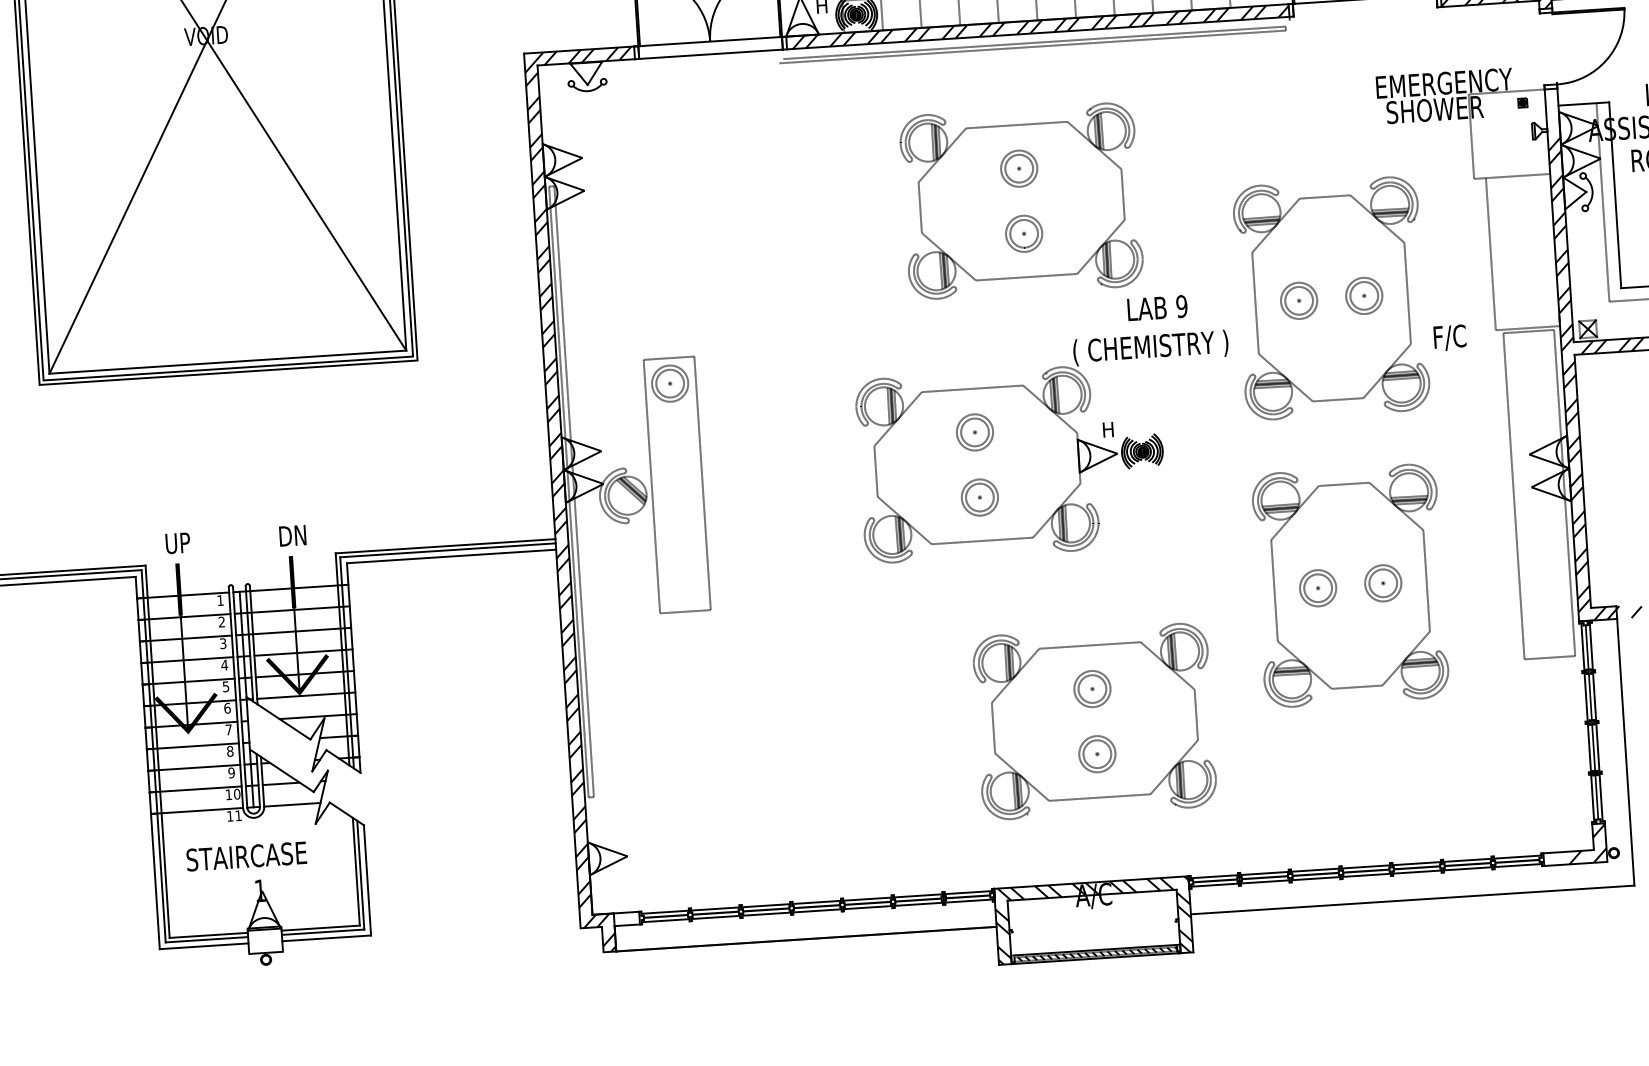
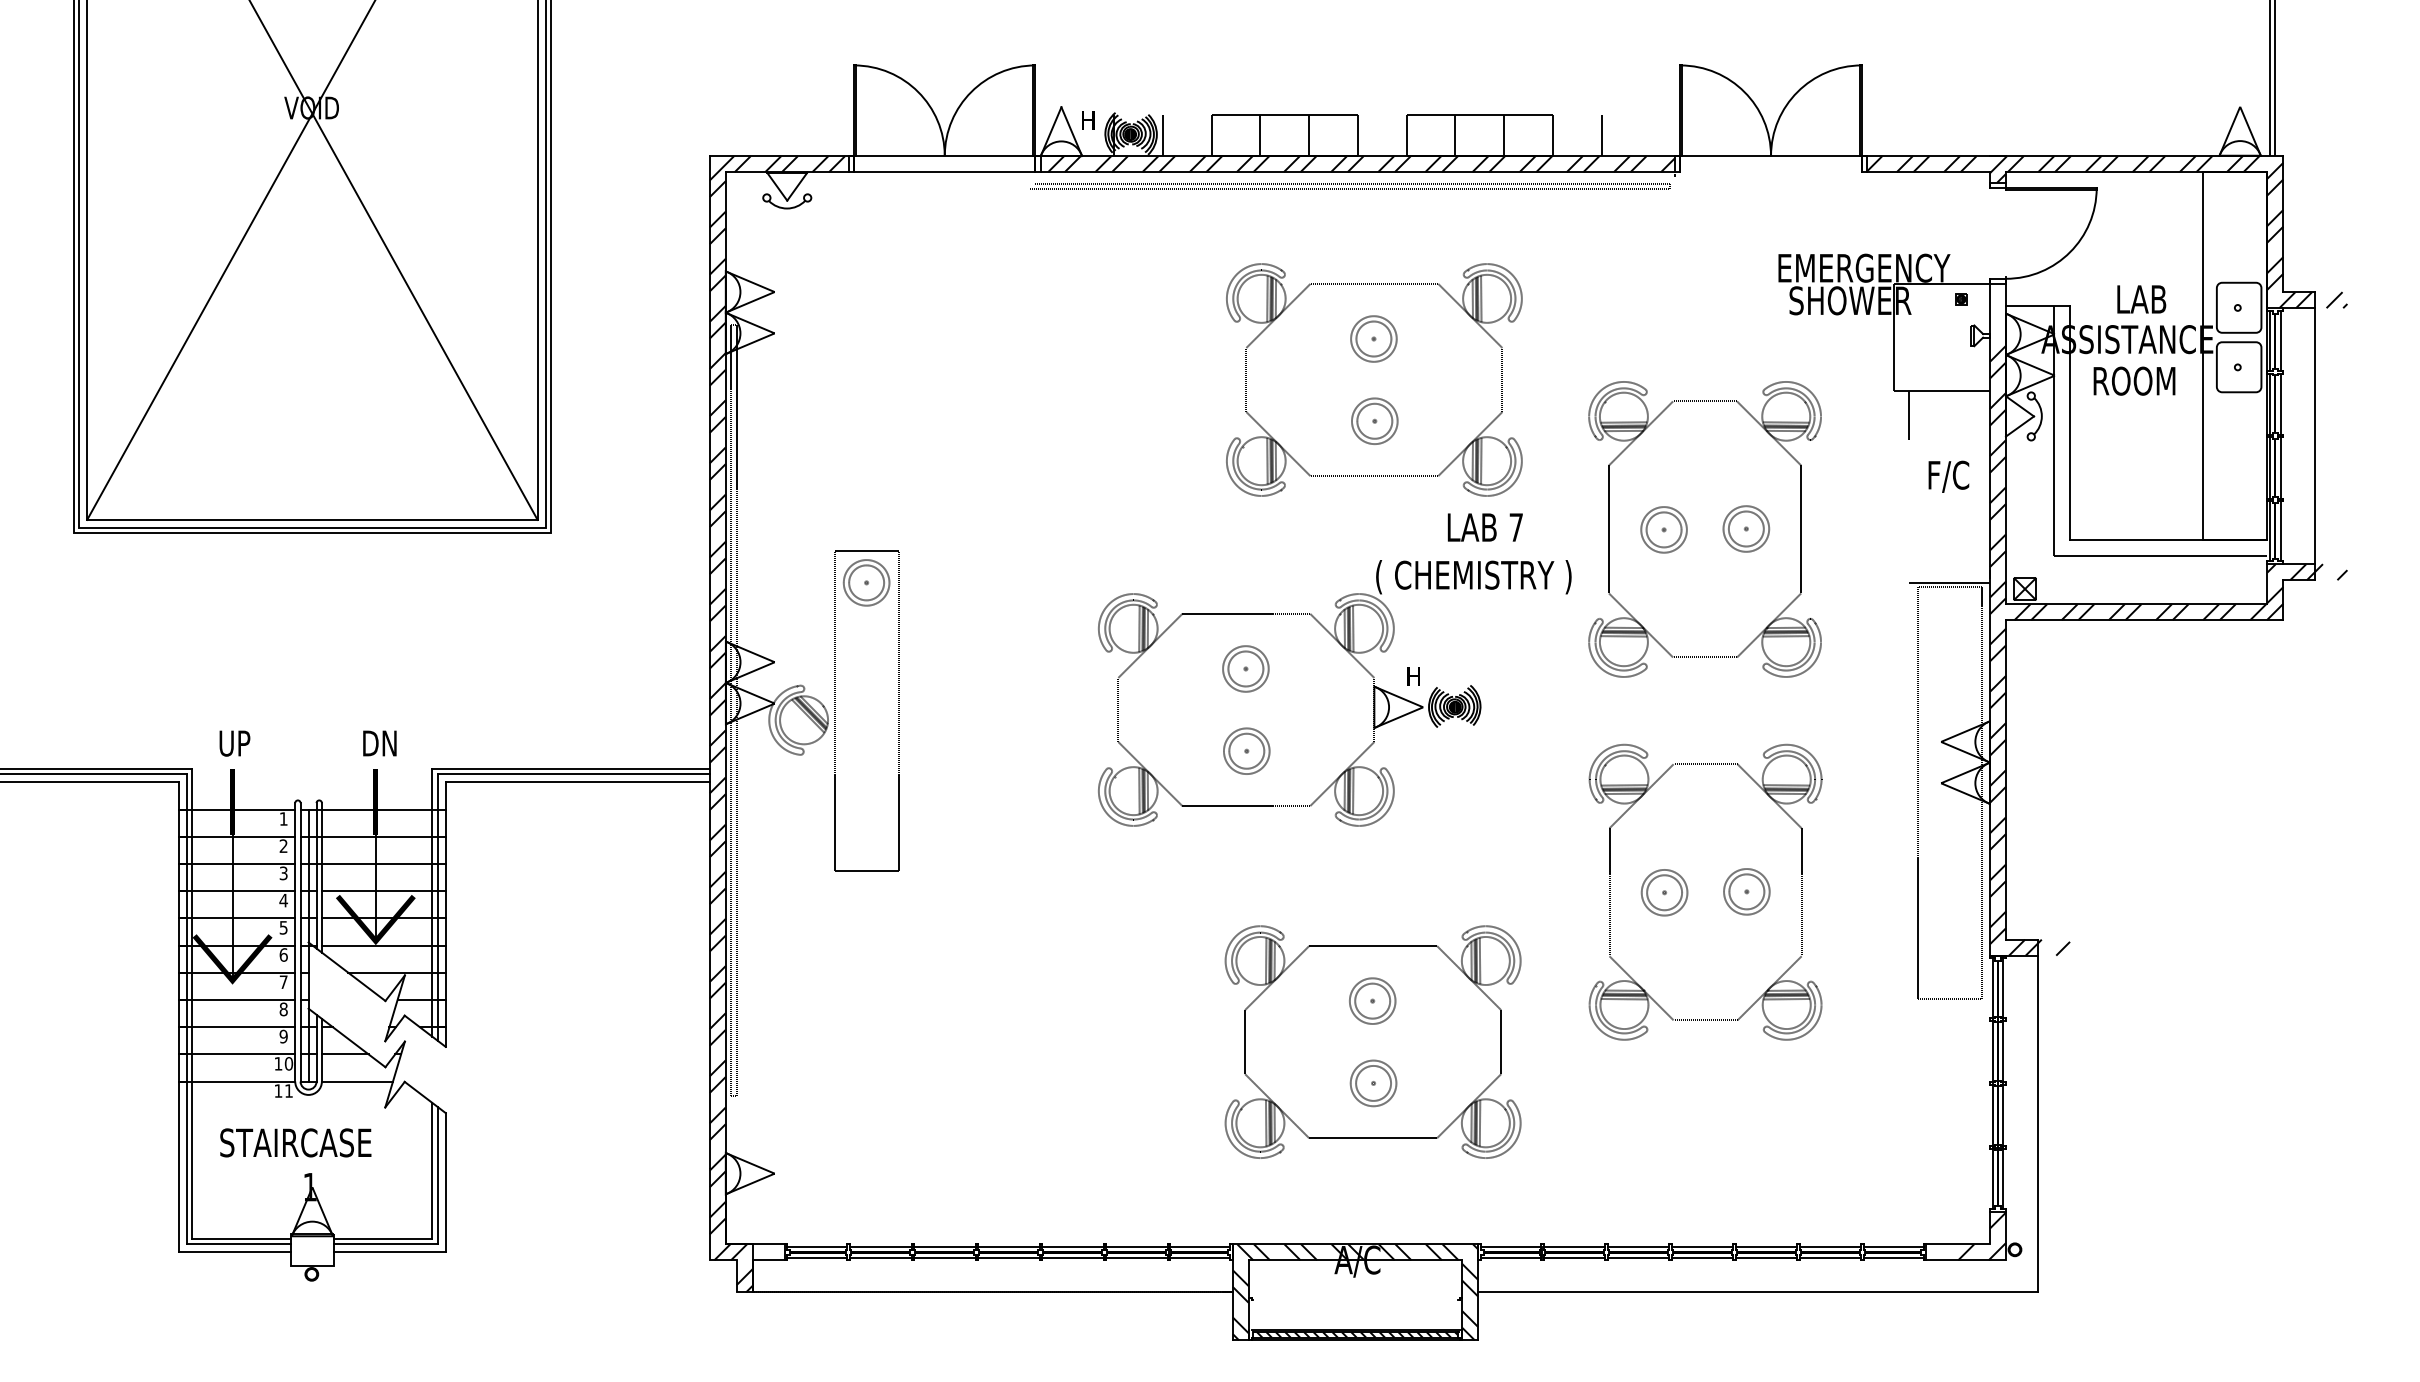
part: (1020, 187) -> (1374, 362), moved
text: (1182, 306) -> (1516, 527), 9 -> 7
text: (1449, 337) -> (1948, 476), moved

